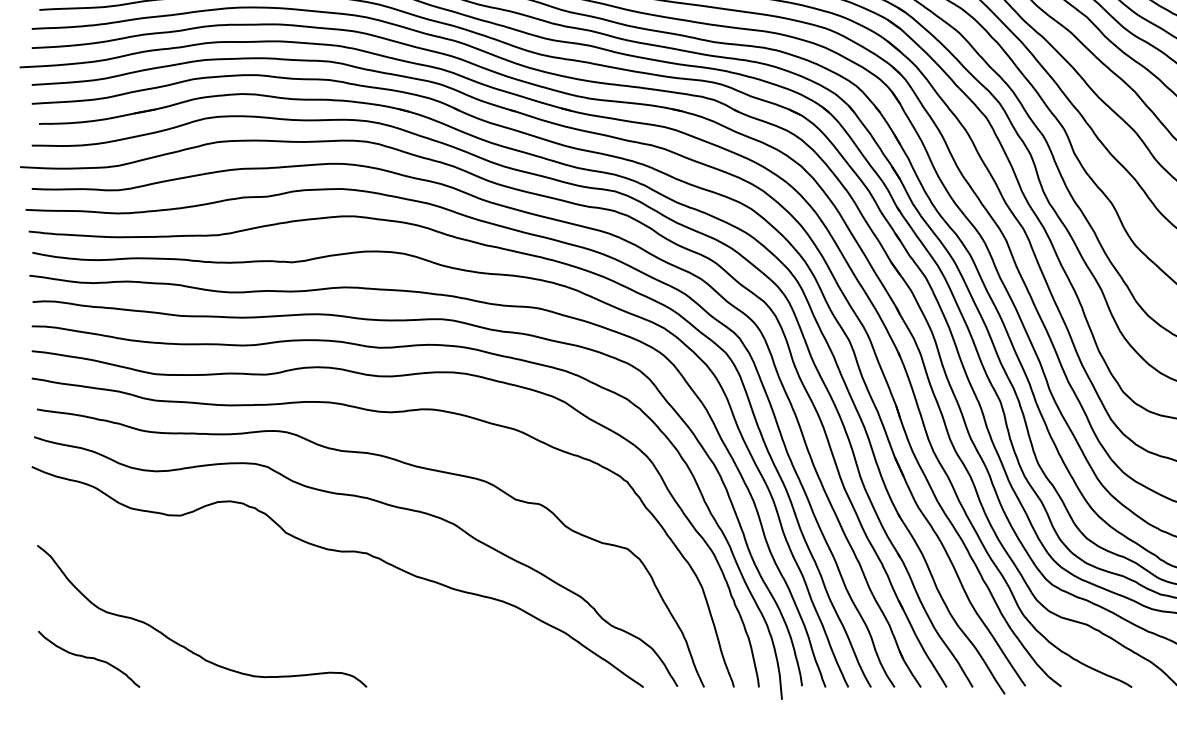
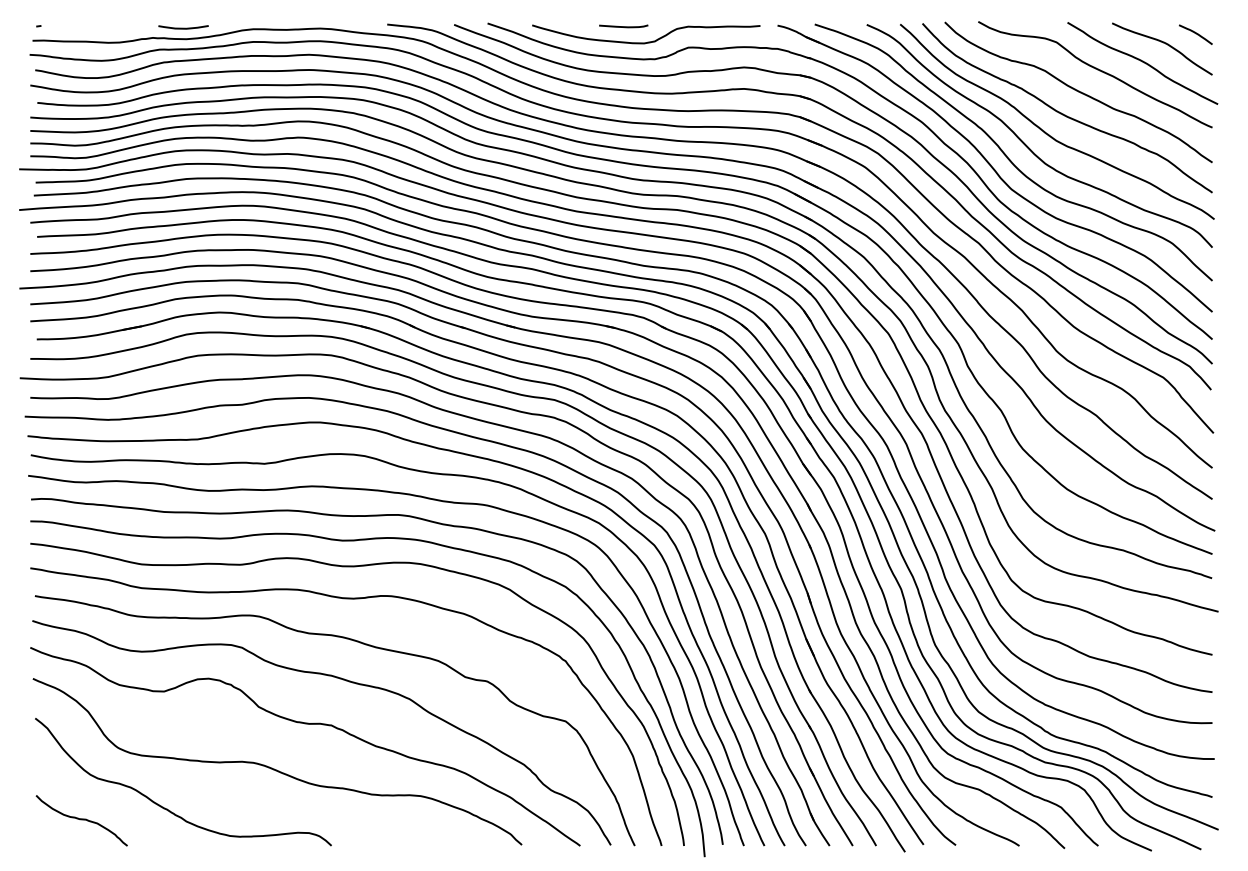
curve: (303, 601) -> (274, 768), added

